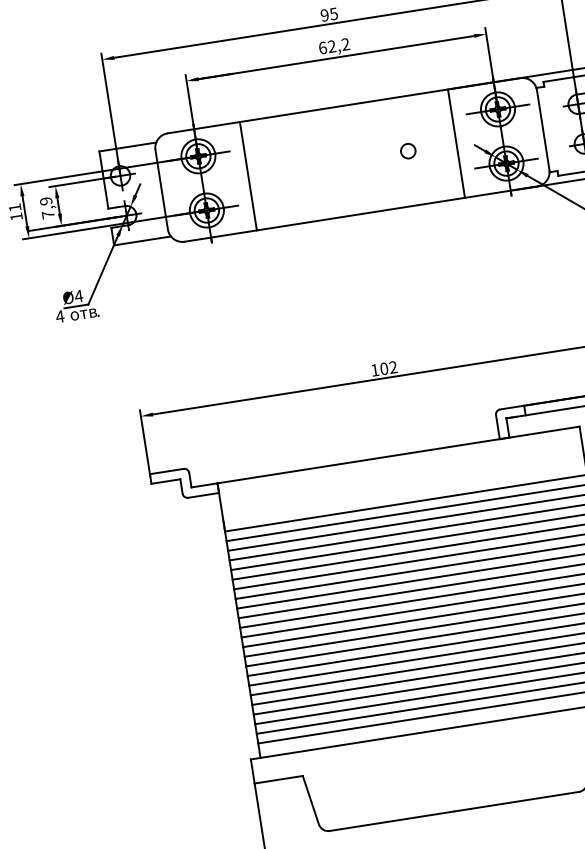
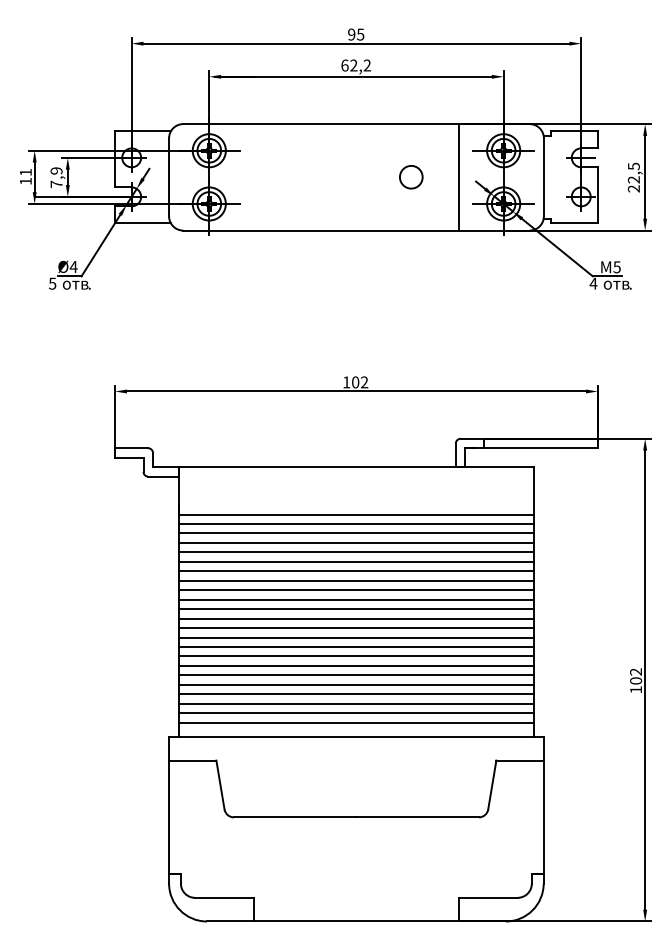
circle: (408, 151) -> (411, 177), size x1.6
line: (248, 176) -> (254, 177), removed
text: (59, 316) -> (52, 283), 4 -> 5

